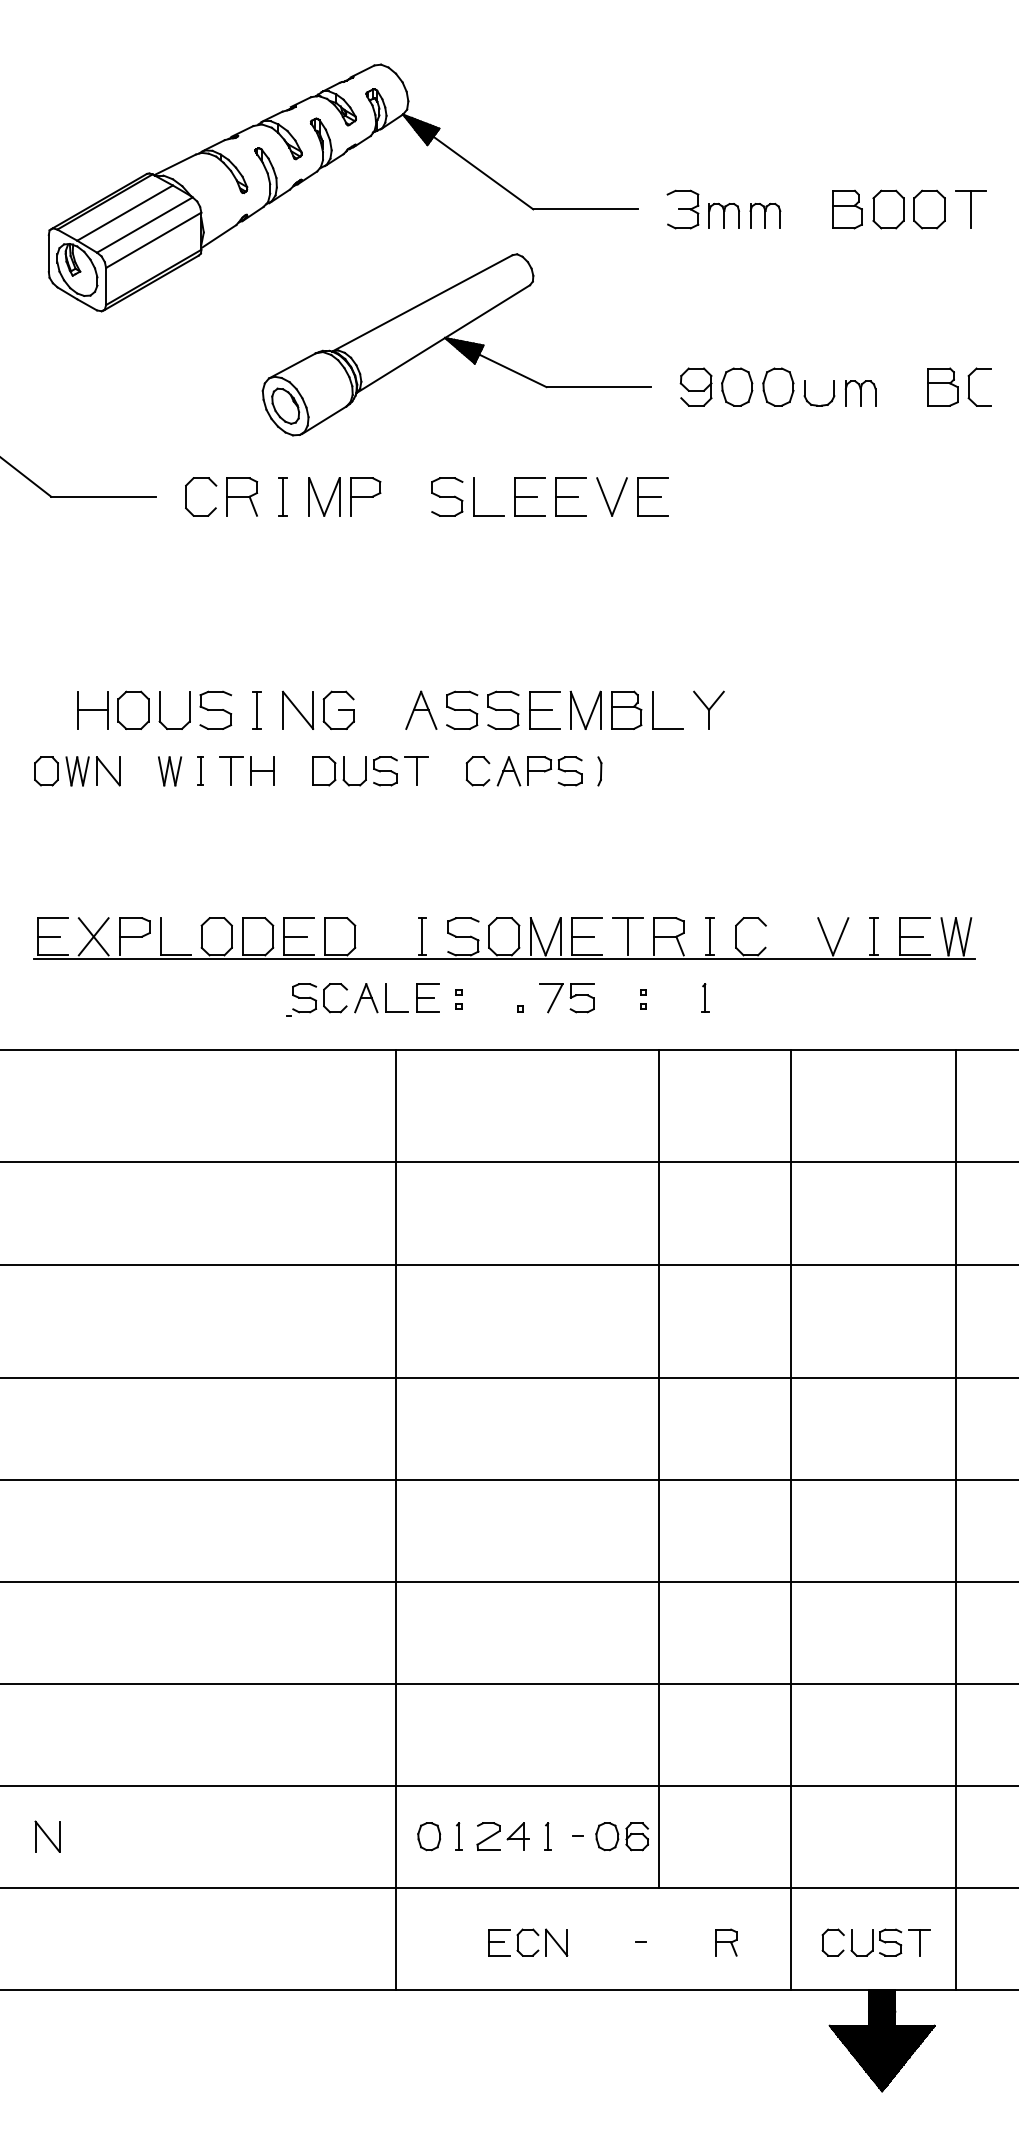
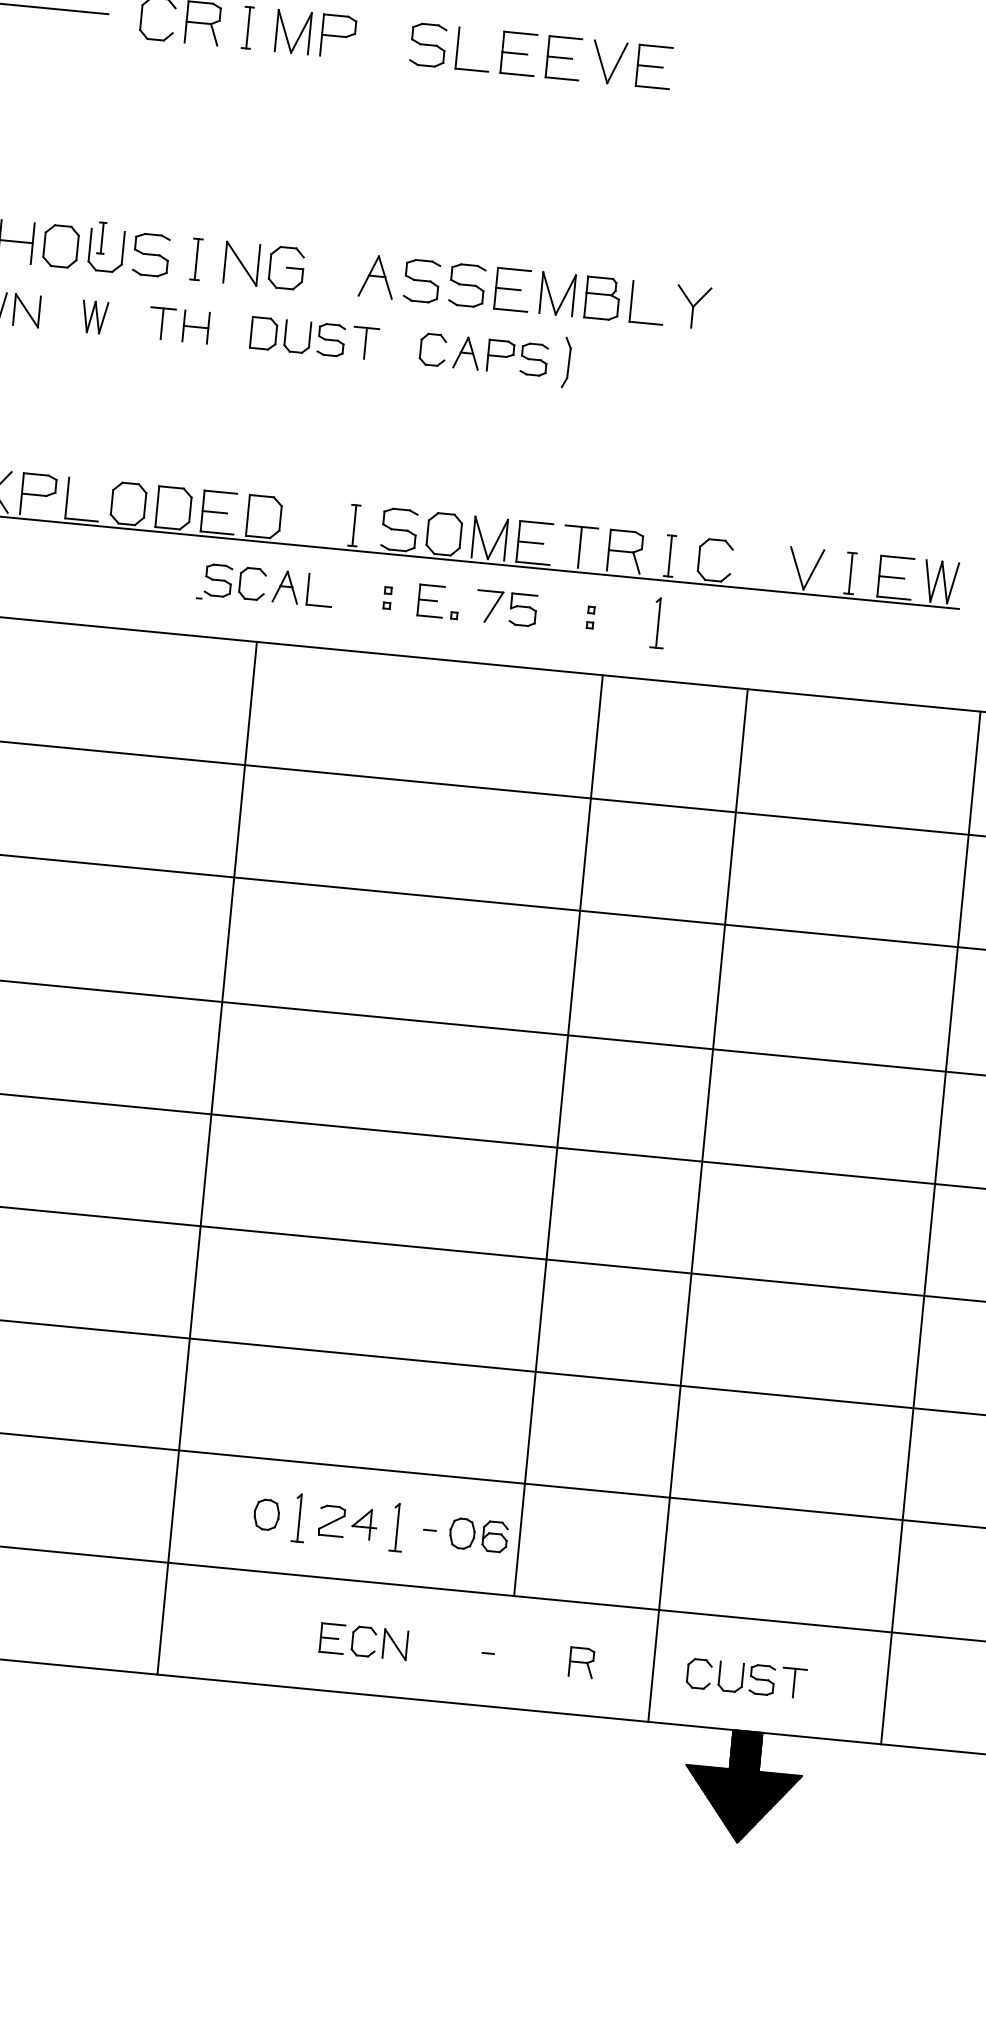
part: (200, 770) -> (101, 237), moved
part: (599, 771) -> (566, 362), size x1.6
part: (427, 997) -> (430, 600), moved
part: (705, 997) -> (658, 622), size x1.6
line: (395, 1520) -> (207, 1158), moved
line: (956, 1520) -> (930, 1228), moved
part: (458, 1836) -> (298, 1517), size x1.6
part: (547, 1836) -> (396, 1527), size x1.6

